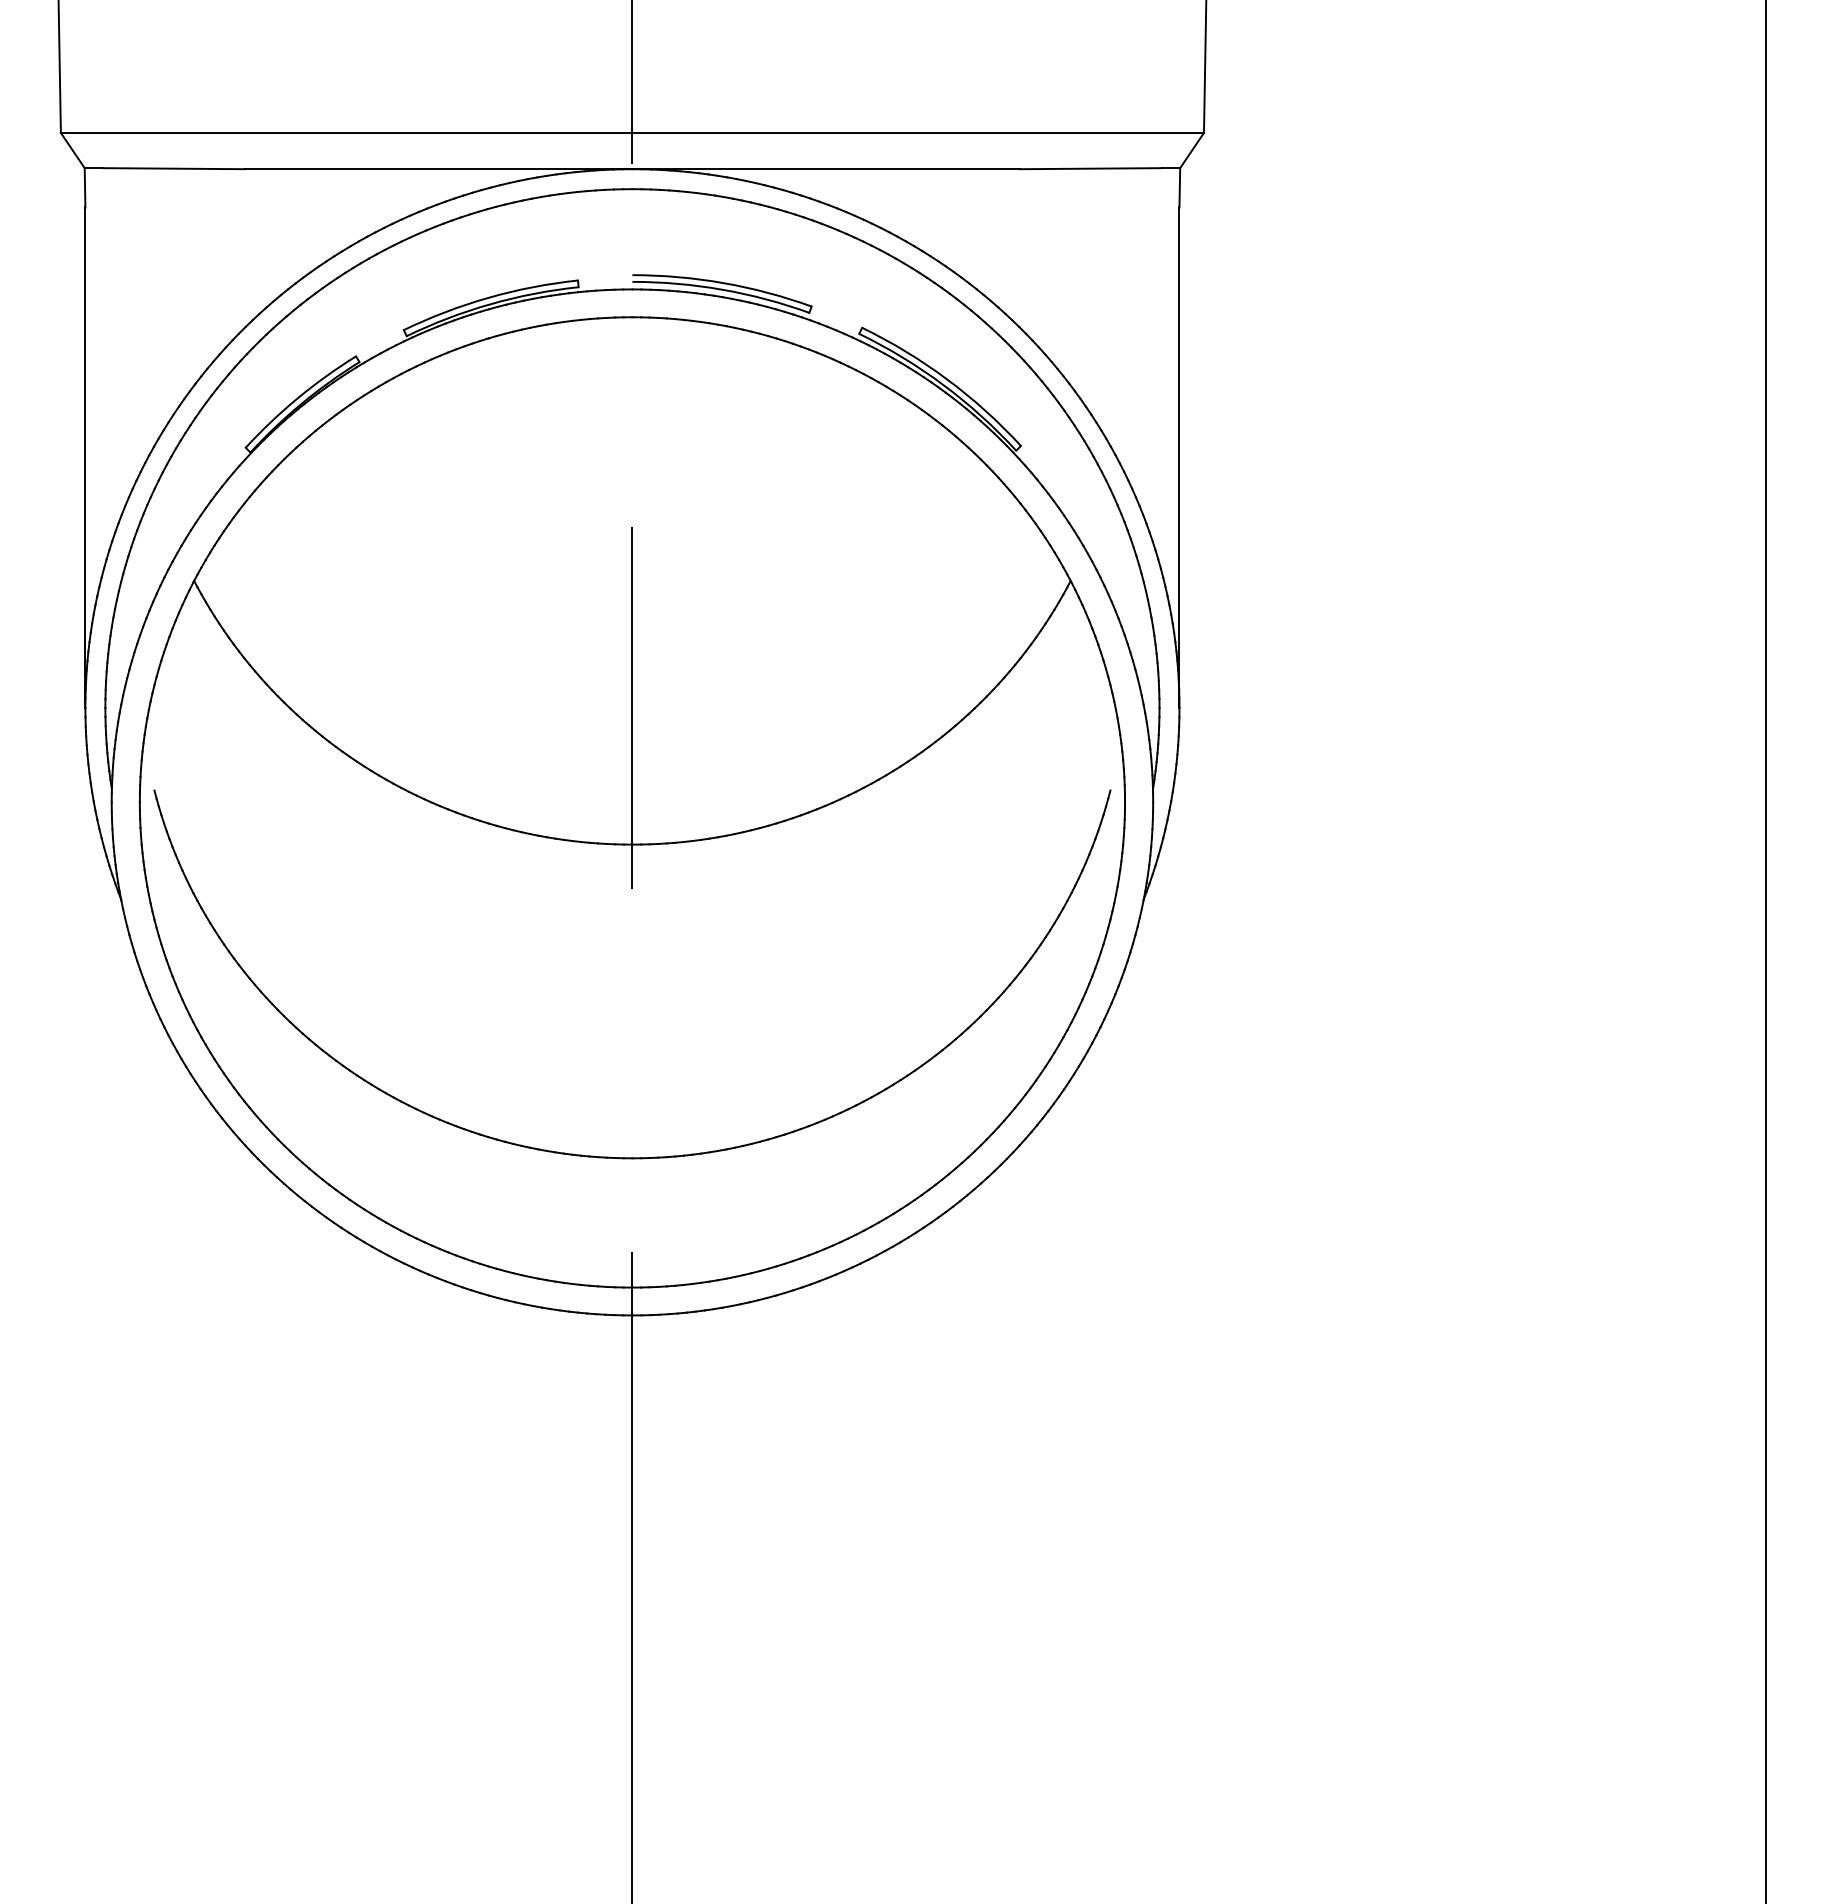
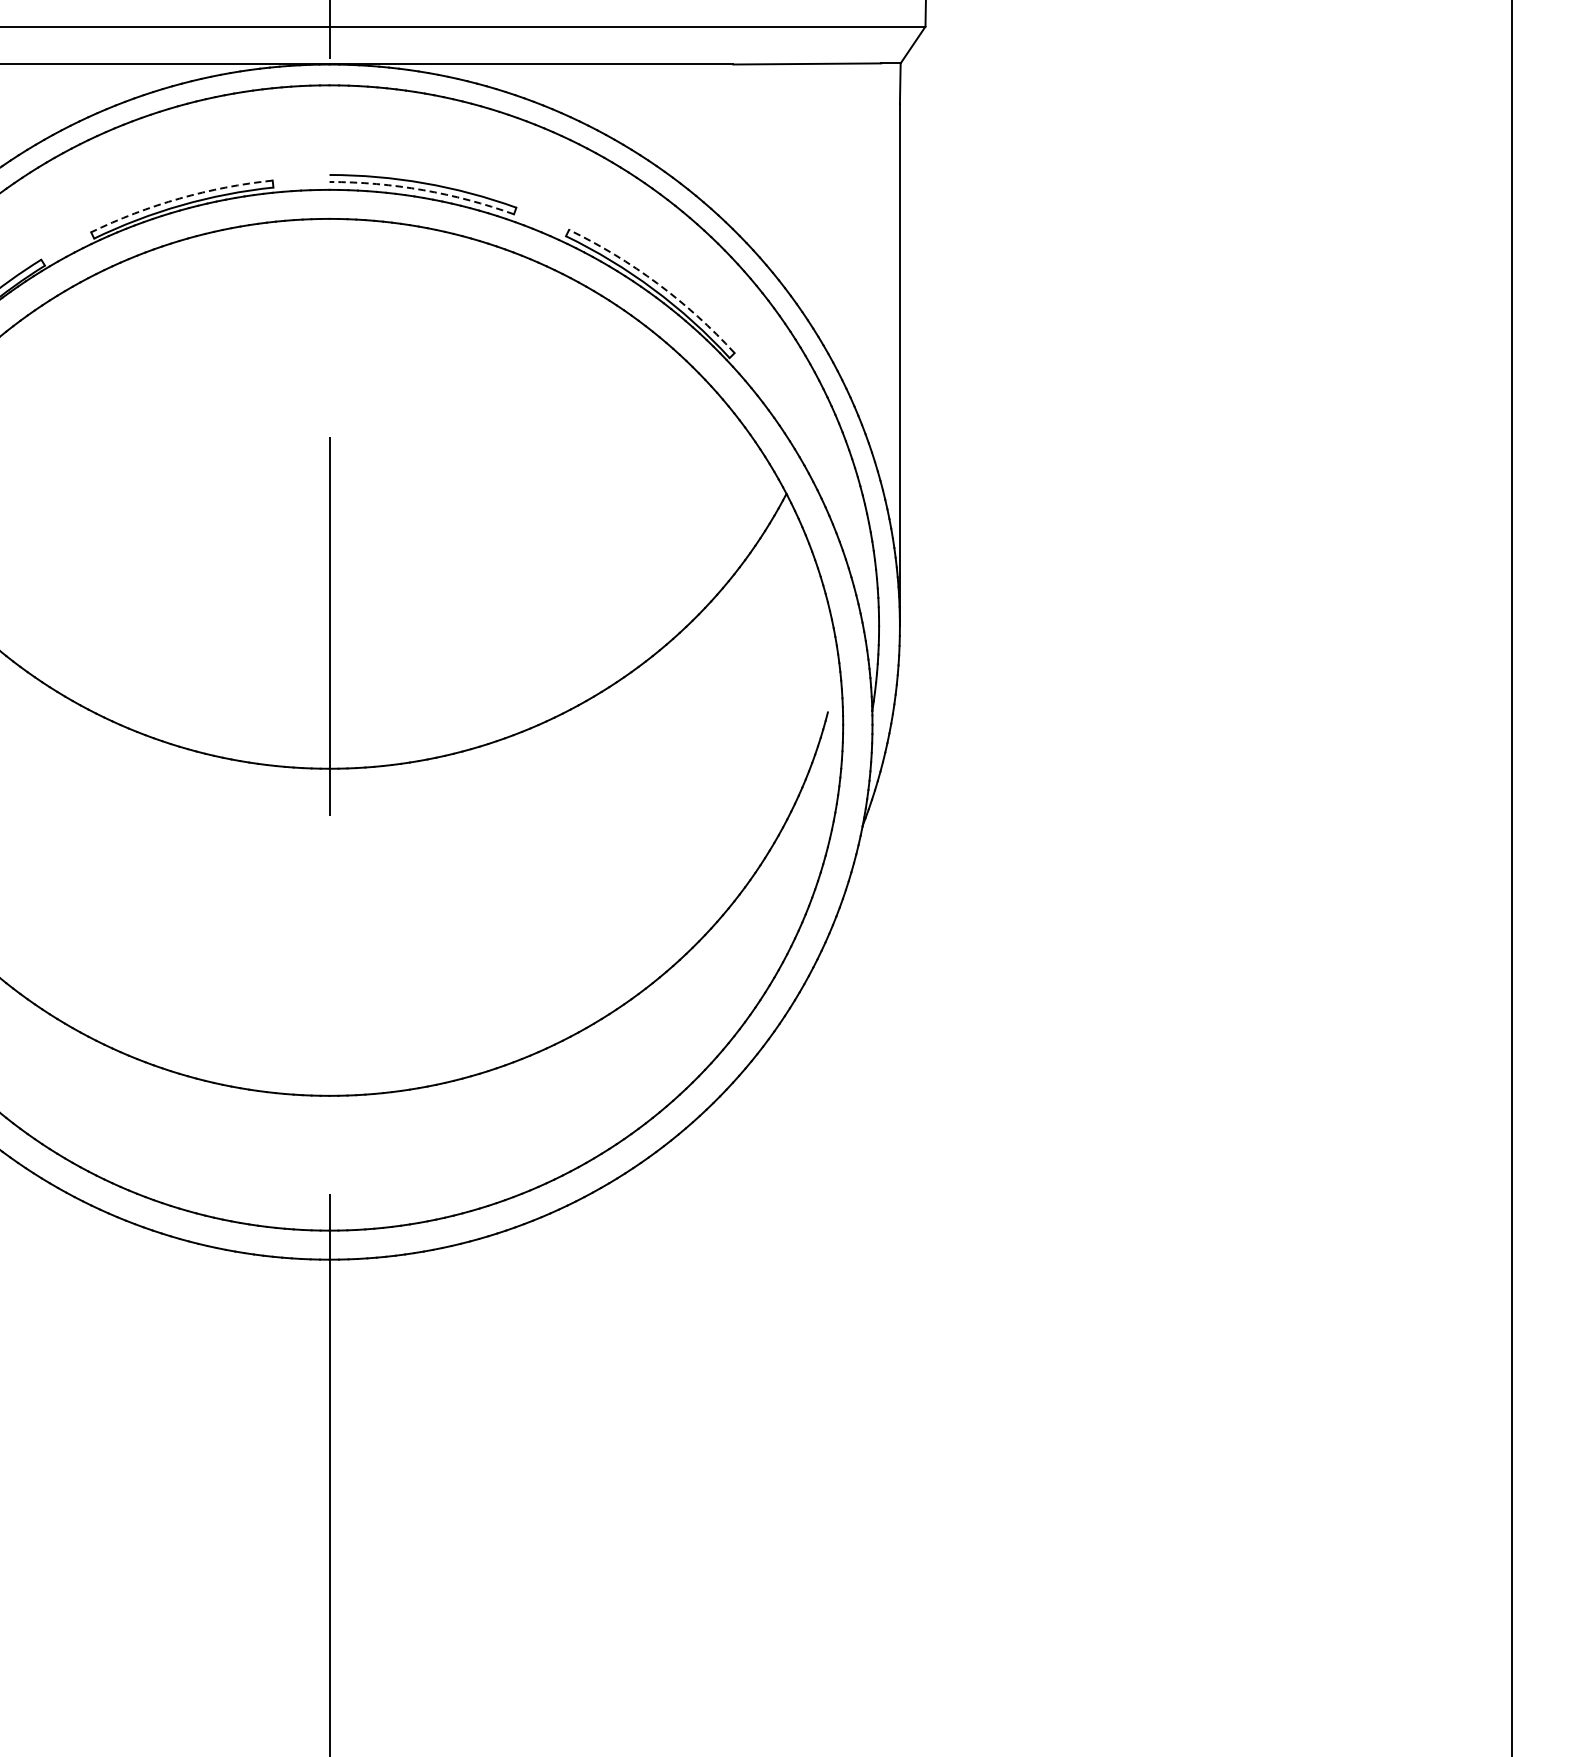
arc: (722, 289) -> (423, 189), solid -> dashed
arc: (488, 297) -> (179, 198), solid -> dashed
arc: (947, 379) -> (658, 283), solid -> dashed

